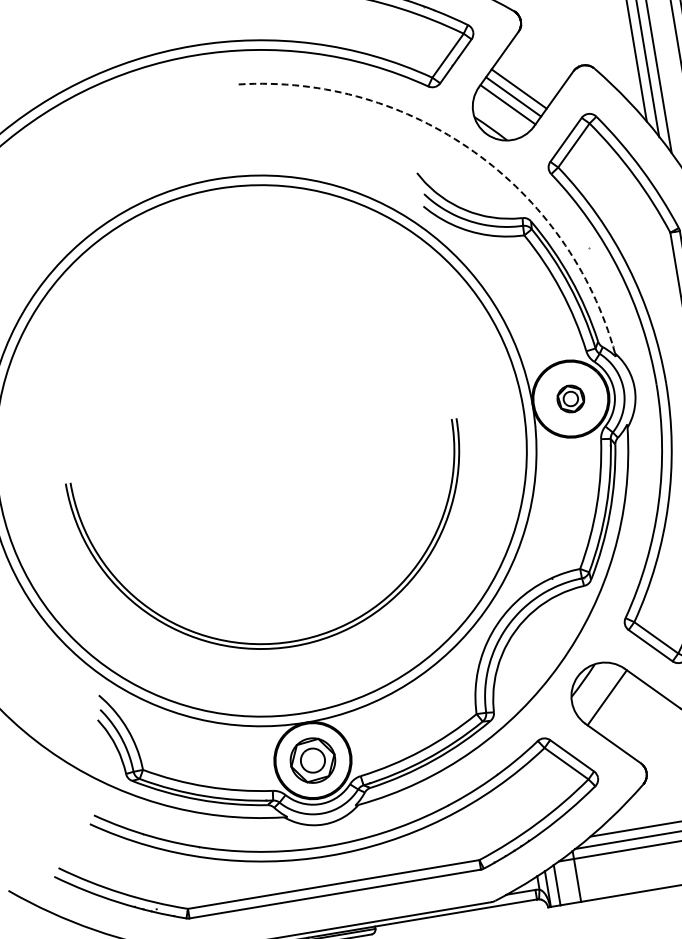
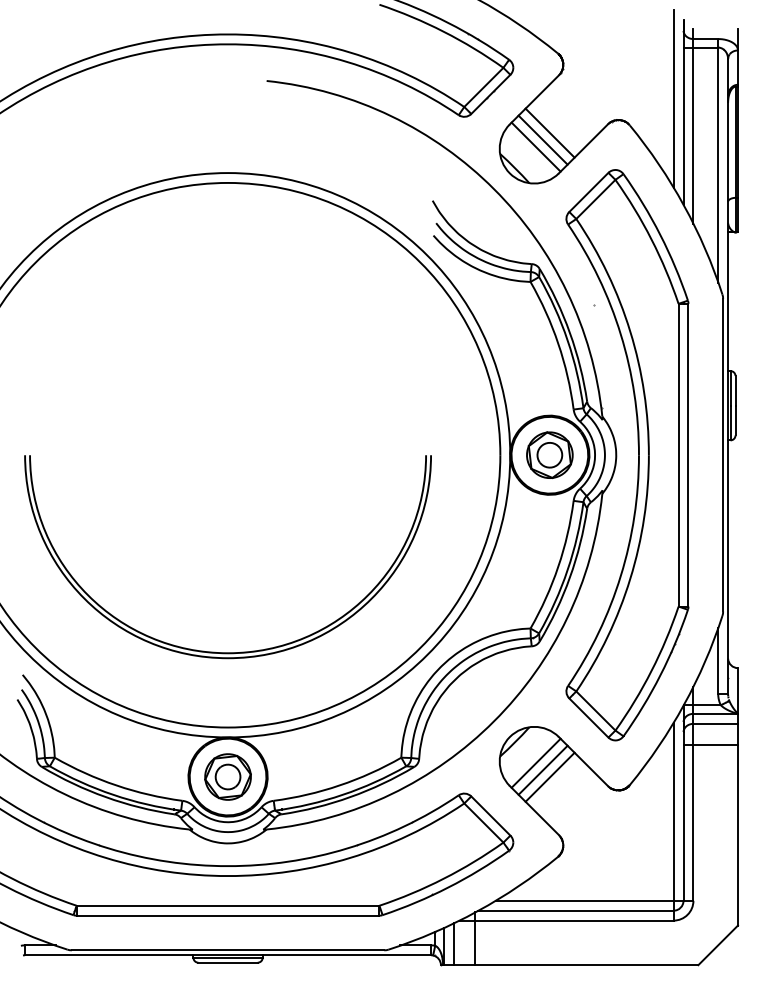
arc: (474, 152) -> (494, 189), dashed -> solid
part: (570, 398) -> (549, 454), size x1.67
line: (614, 702) -> (542, 769), added
line: (622, 708) -> (549, 776), added

